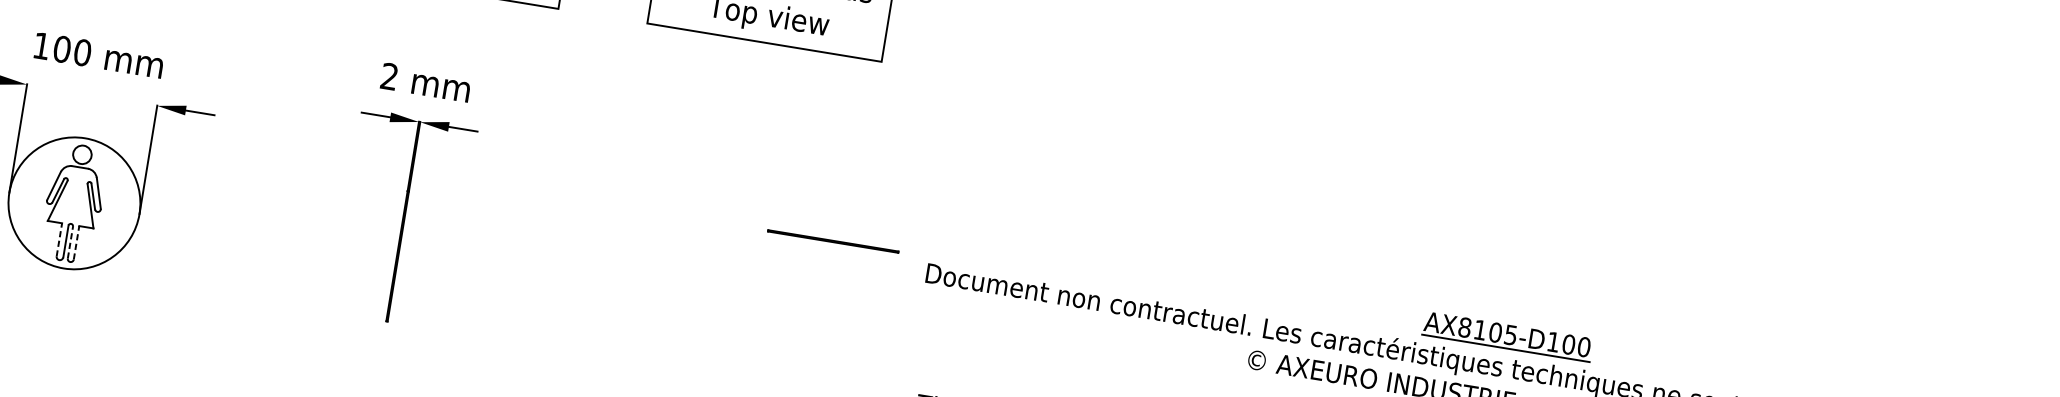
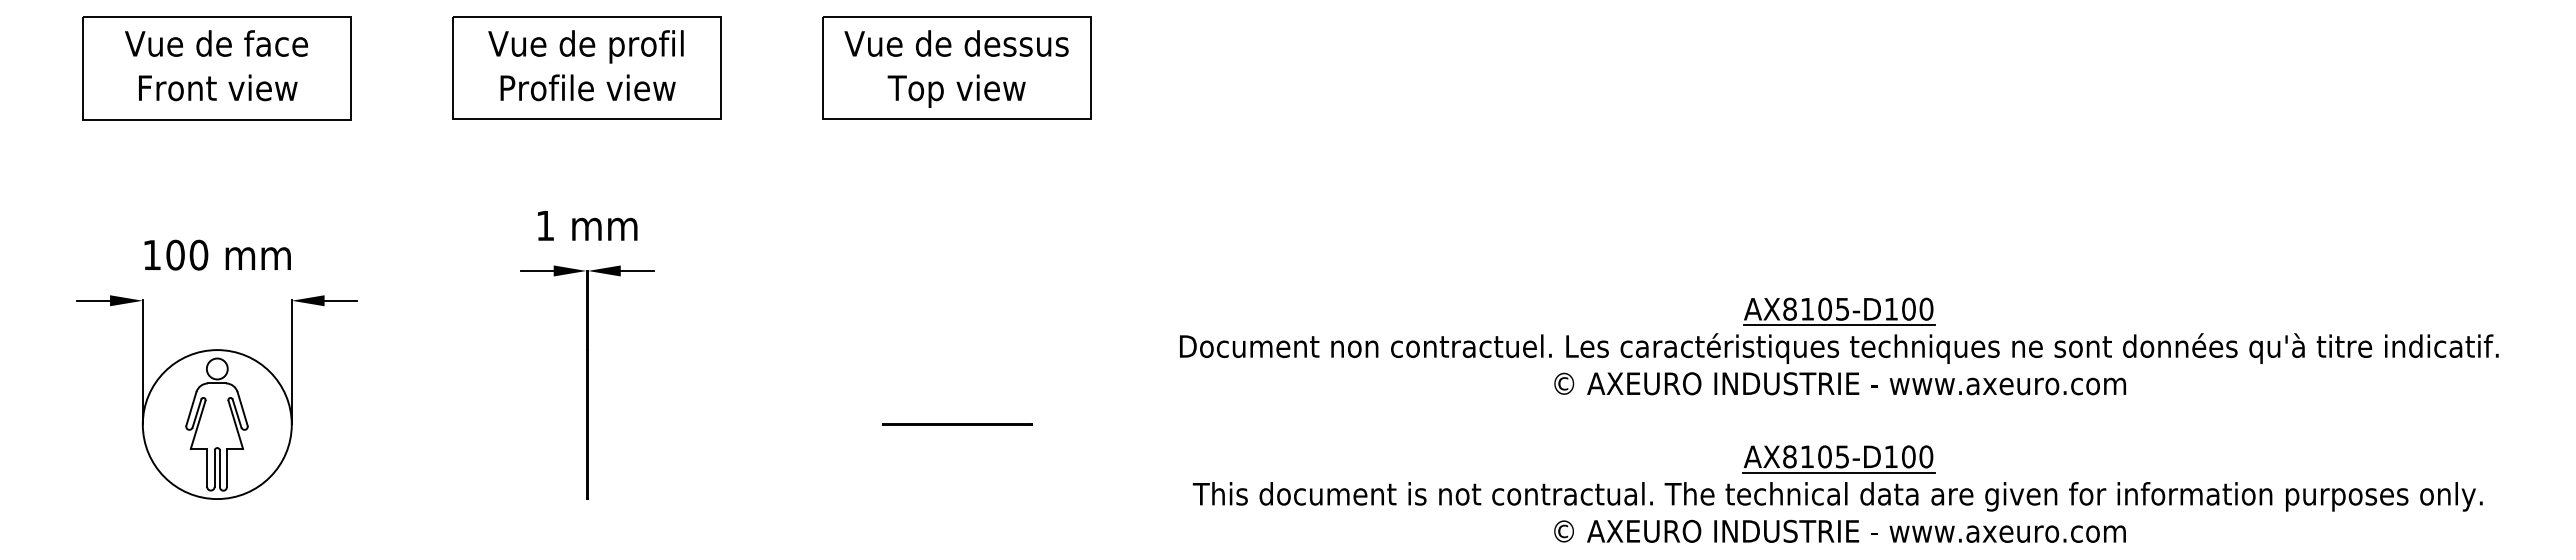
text: (388, 76) -> (544, 225), 2 -> 1
line: (59, 240) -> (207, 468), dashed -> solid
line: (833, 241) -> (957, 424), moved
line: (70, 242) -> (220, 468), dashed -> solid
line: (76, 242) -> (226, 467), dashed -> solid

